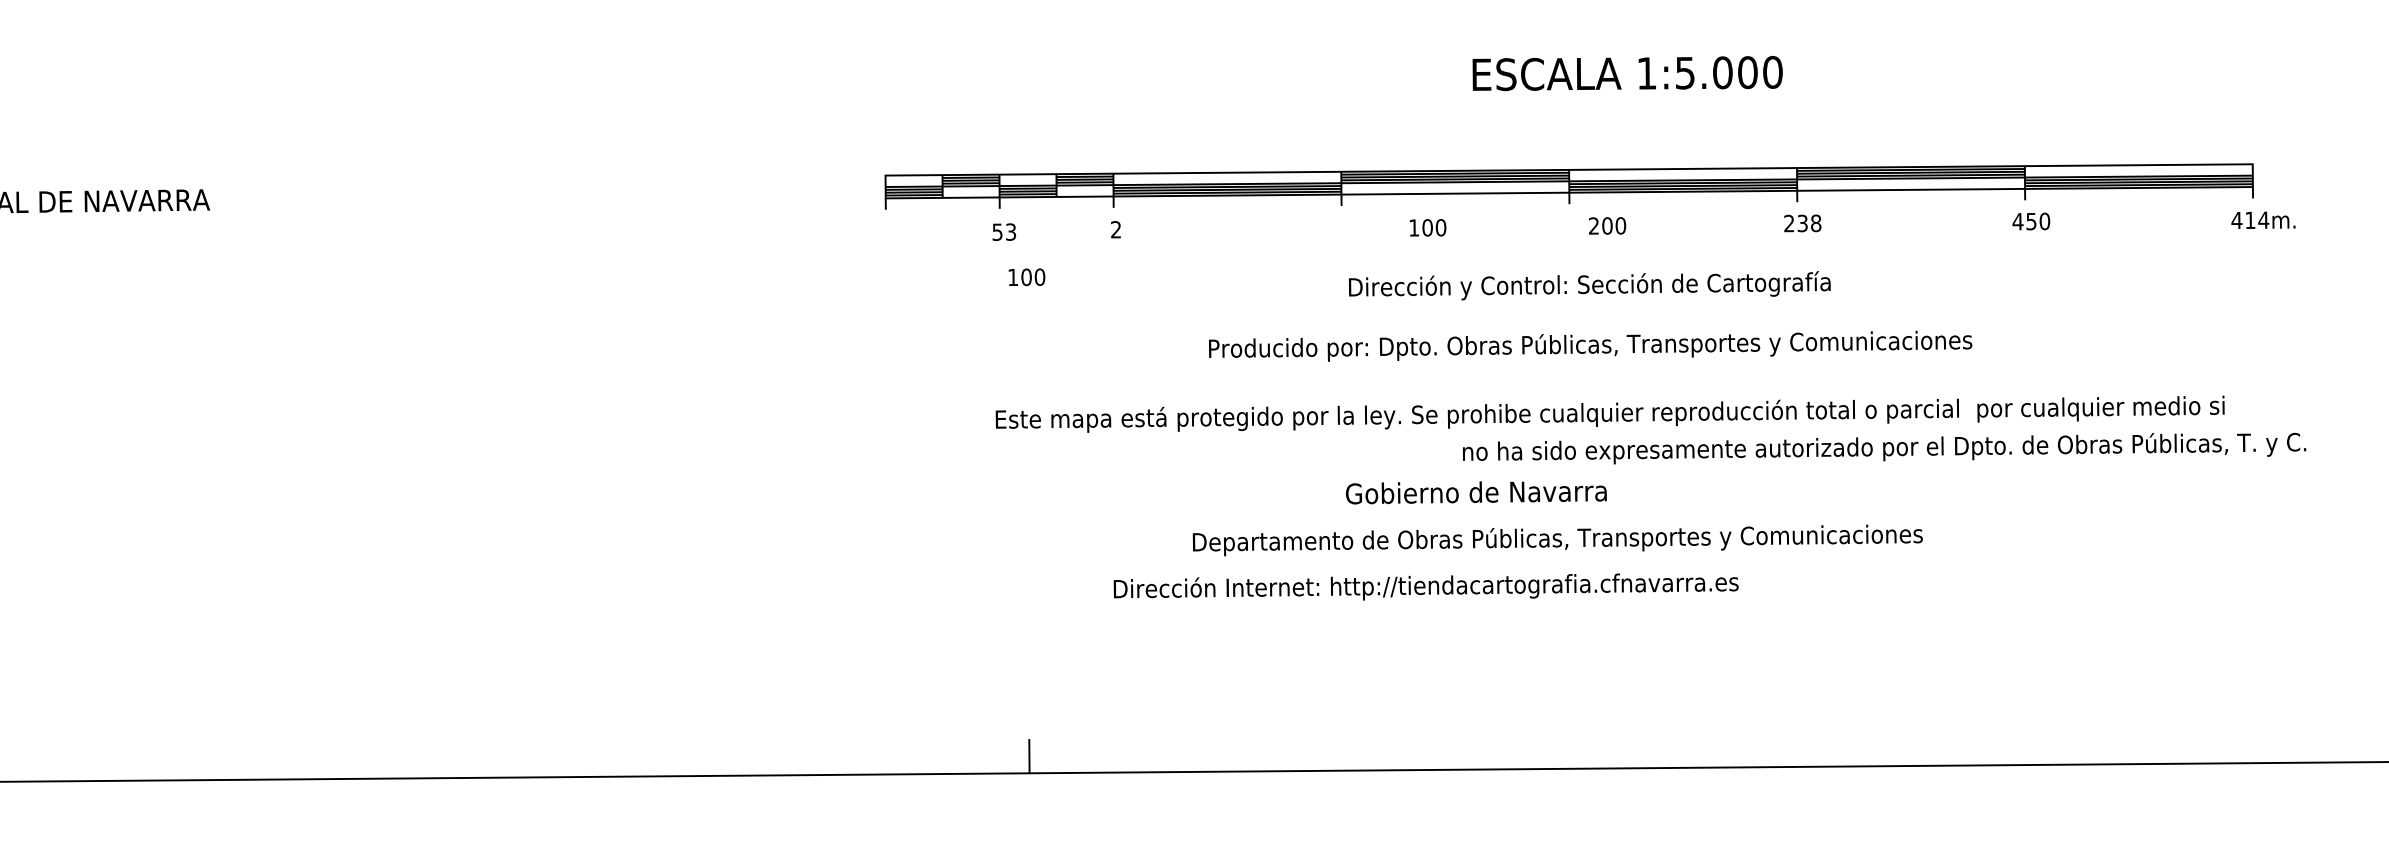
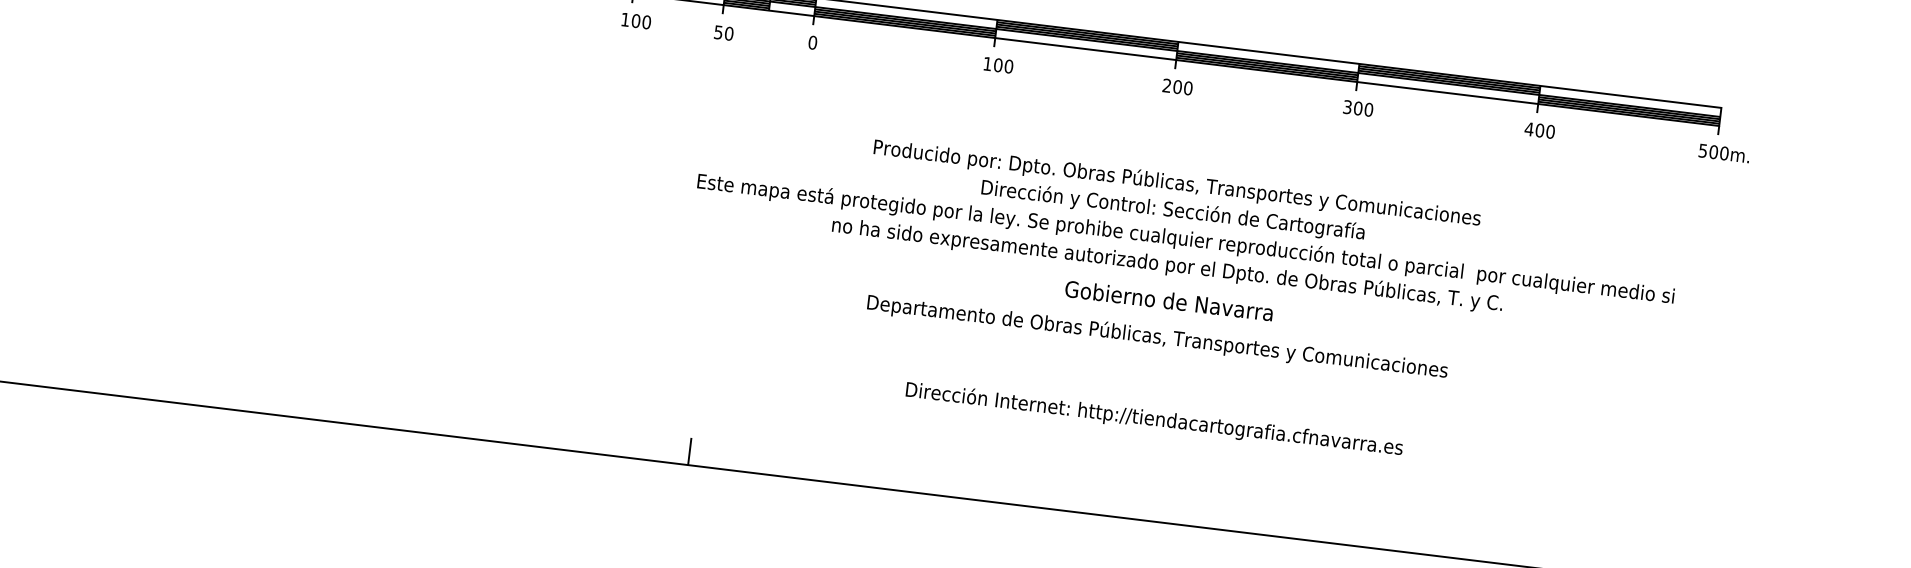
text: (2250, 220) -> (1713, 152), 414m. -> 500m.
text: (2031, 221) -> (1539, 130), 450 -> 400
text: (1802, 223) -> (1358, 108), 238 -> 300
text: (1607, 225) -> (1177, 86), moved
text: (1427, 227) -> (998, 65), moved
text: (1116, 229) -> (813, 42), 2 -> 0
text: (1010, 231) -> (728, 33), 53 -> 50
text: (1026, 277) -> (636, 21), moved
text: (1589, 285) -> (1172, 210), moved
text: (1884, 448) -> (1167, 265), moved
text: (1476, 492) -> (1169, 301), moved
text: (1557, 540) -> (1157, 338), moved
text: (1425, 586) -> (1153, 419), moved

